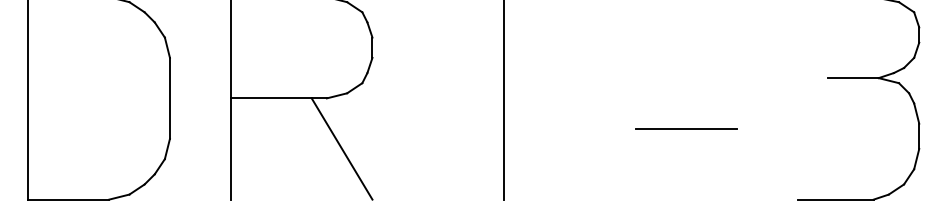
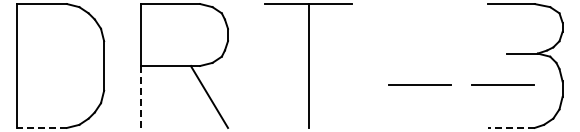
line: (821, 128) -> (502, 84), added
line: (231, 148) -> (141, 96), solid -> dashed
line: (69, 198) -> (42, 127), solid -> dashed
line: (834, 198) -> (510, 127), solid -> dashed

